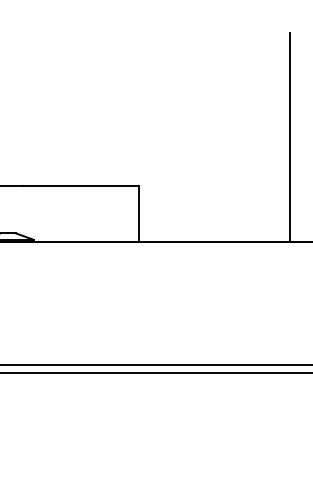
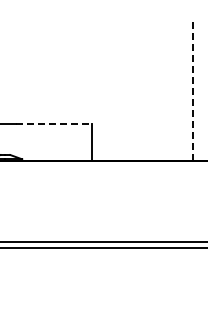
line: (289, 136) -> (192, 90), solid -> dashed
line: (82, 185) -> (54, 123), solid -> dashed

